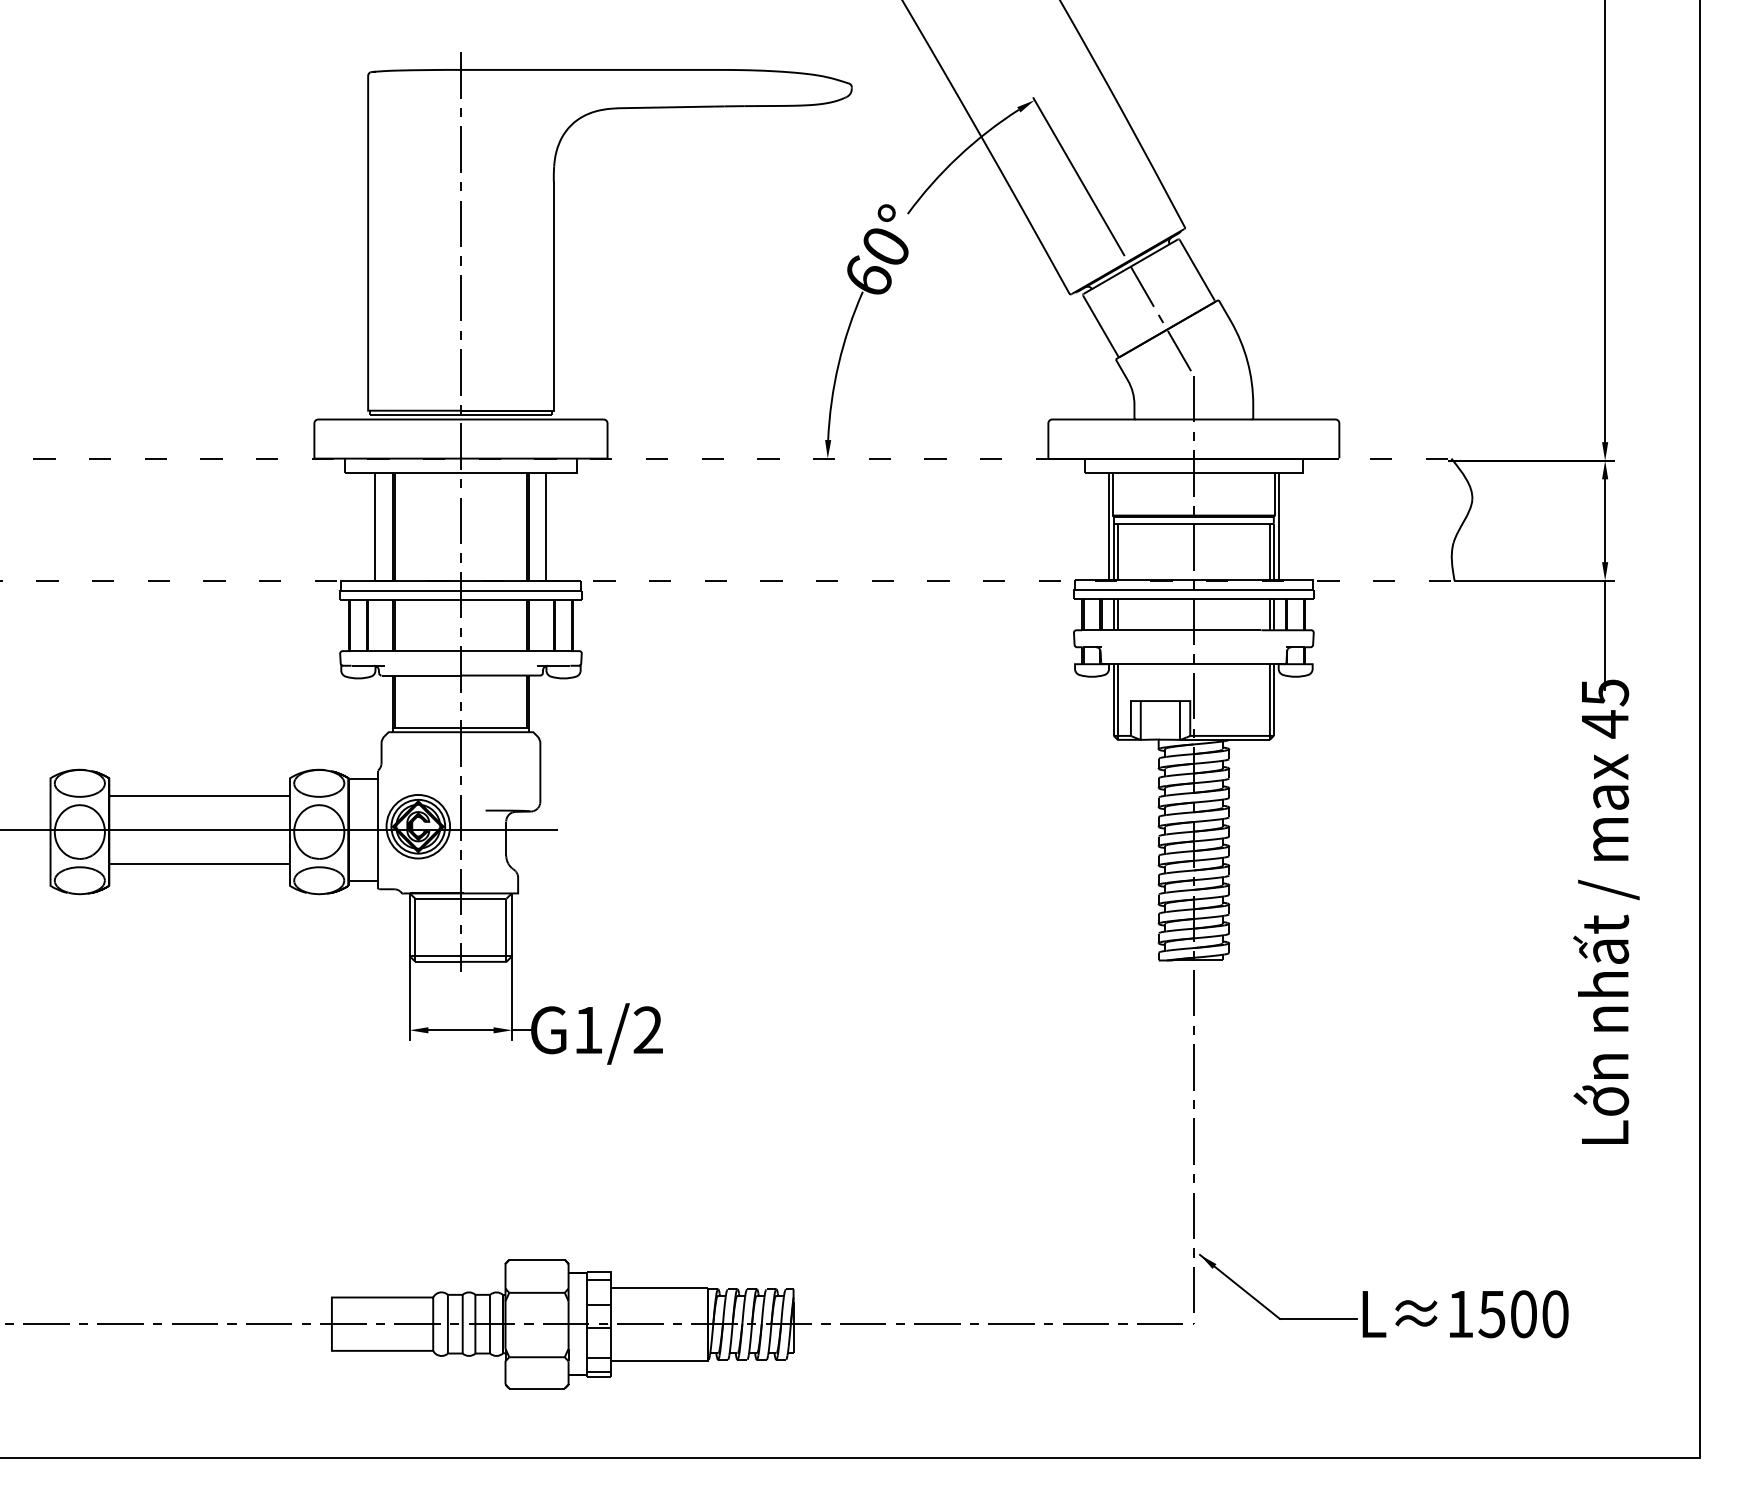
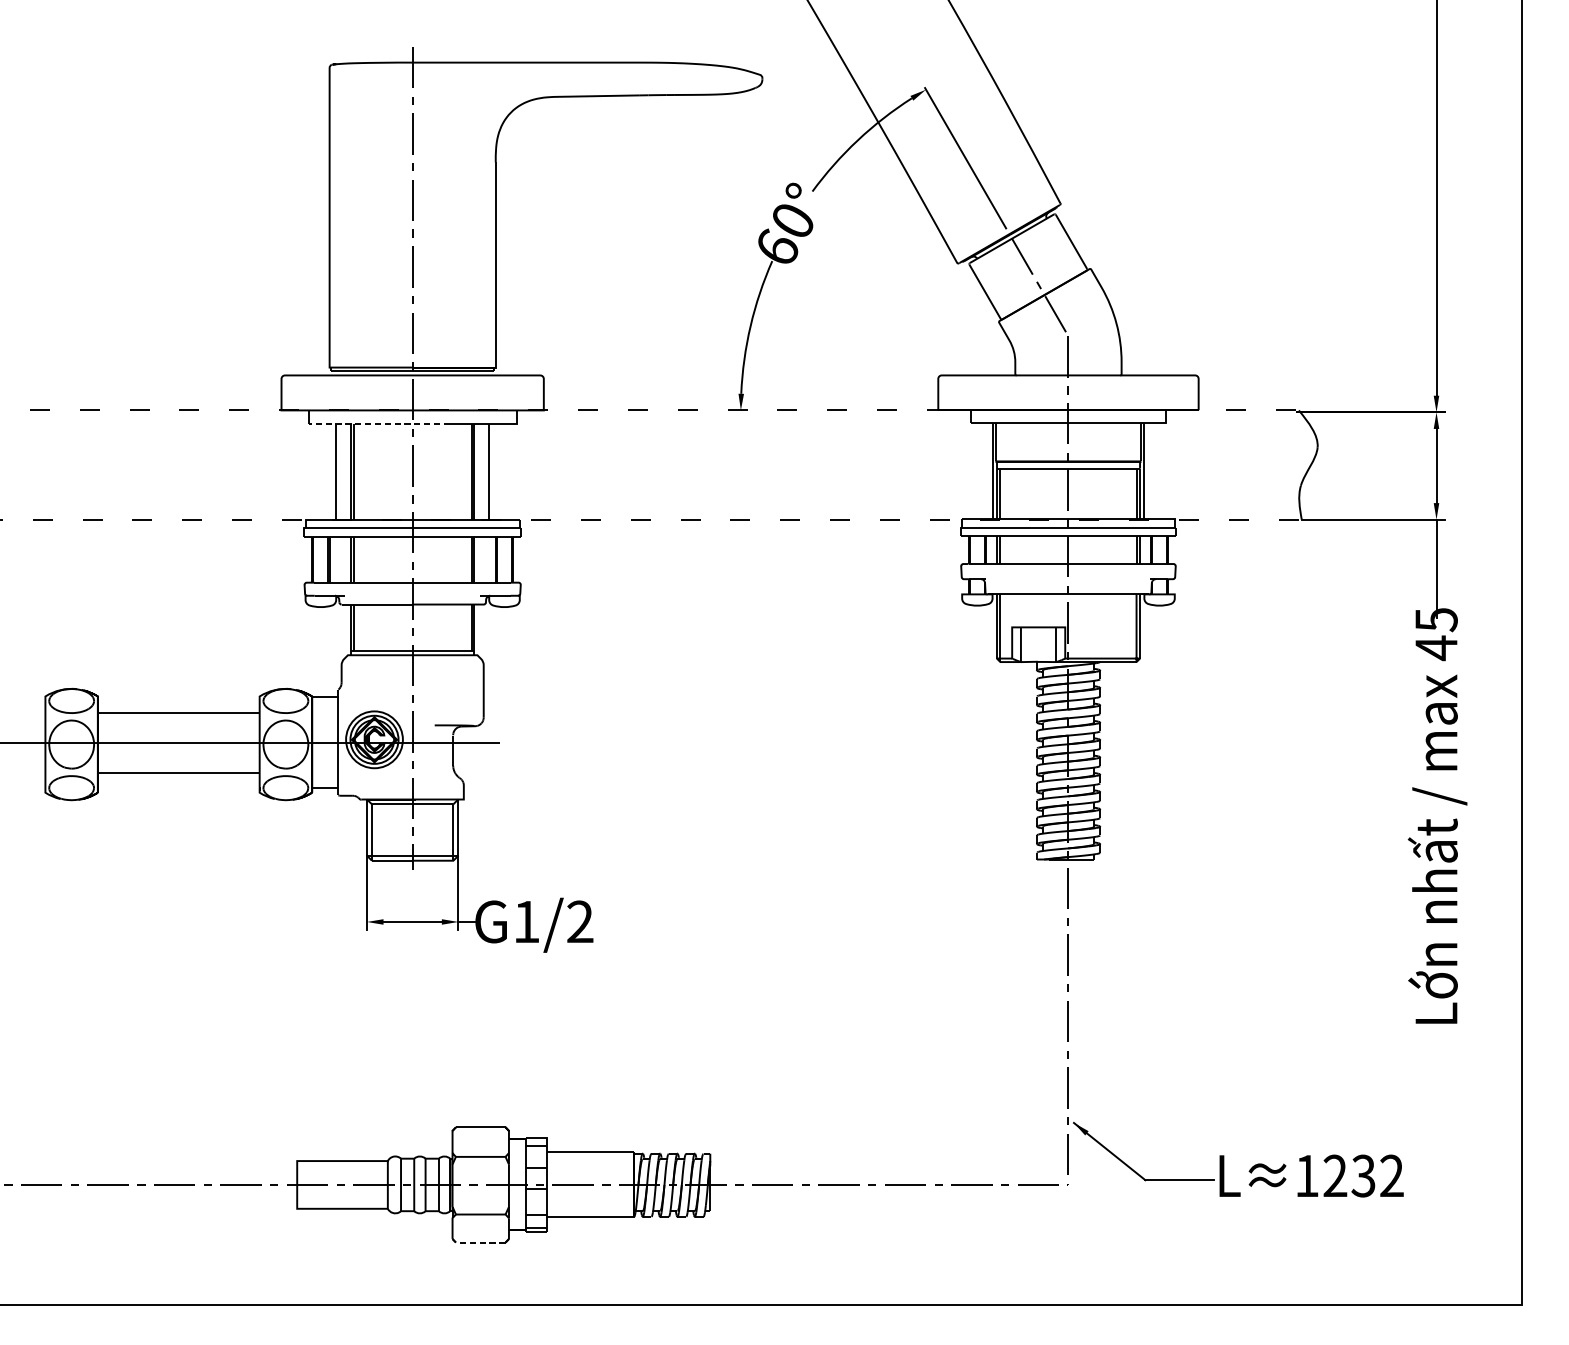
line: (423, 473) -> (379, 423), solid -> dashed
text: (1523, 1314) -> (1363, 1176), 1500 -> 1232
line: (537, 1388) -> (481, 1242), solid -> dashed

